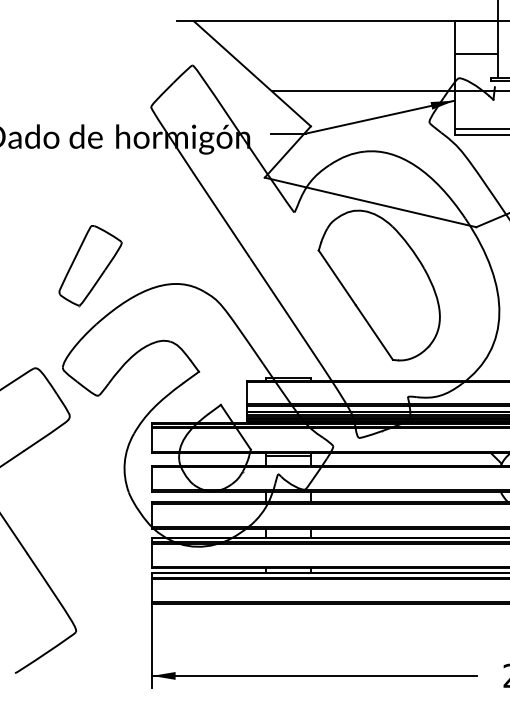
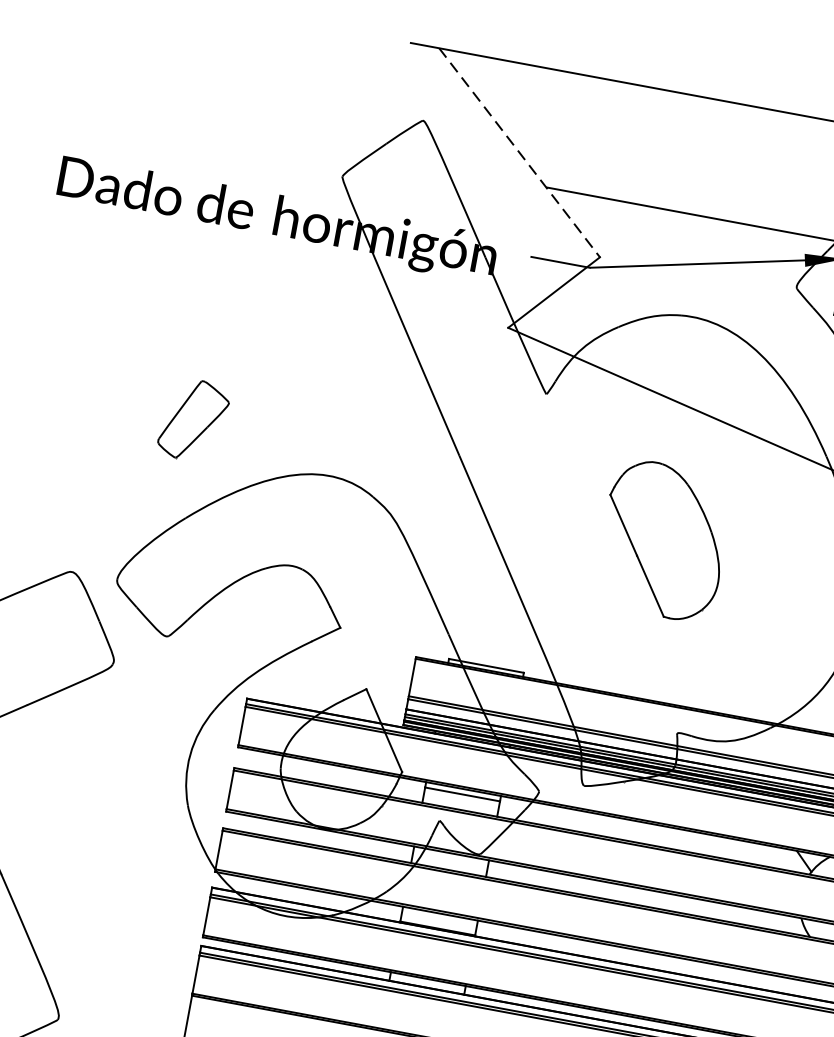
line: (252, 73) -> (519, 152), solid -> dashed
part: (90, 266) -> (193, 421), size x0.6
part: (378, 285) -> (662, 540), size x0.6

